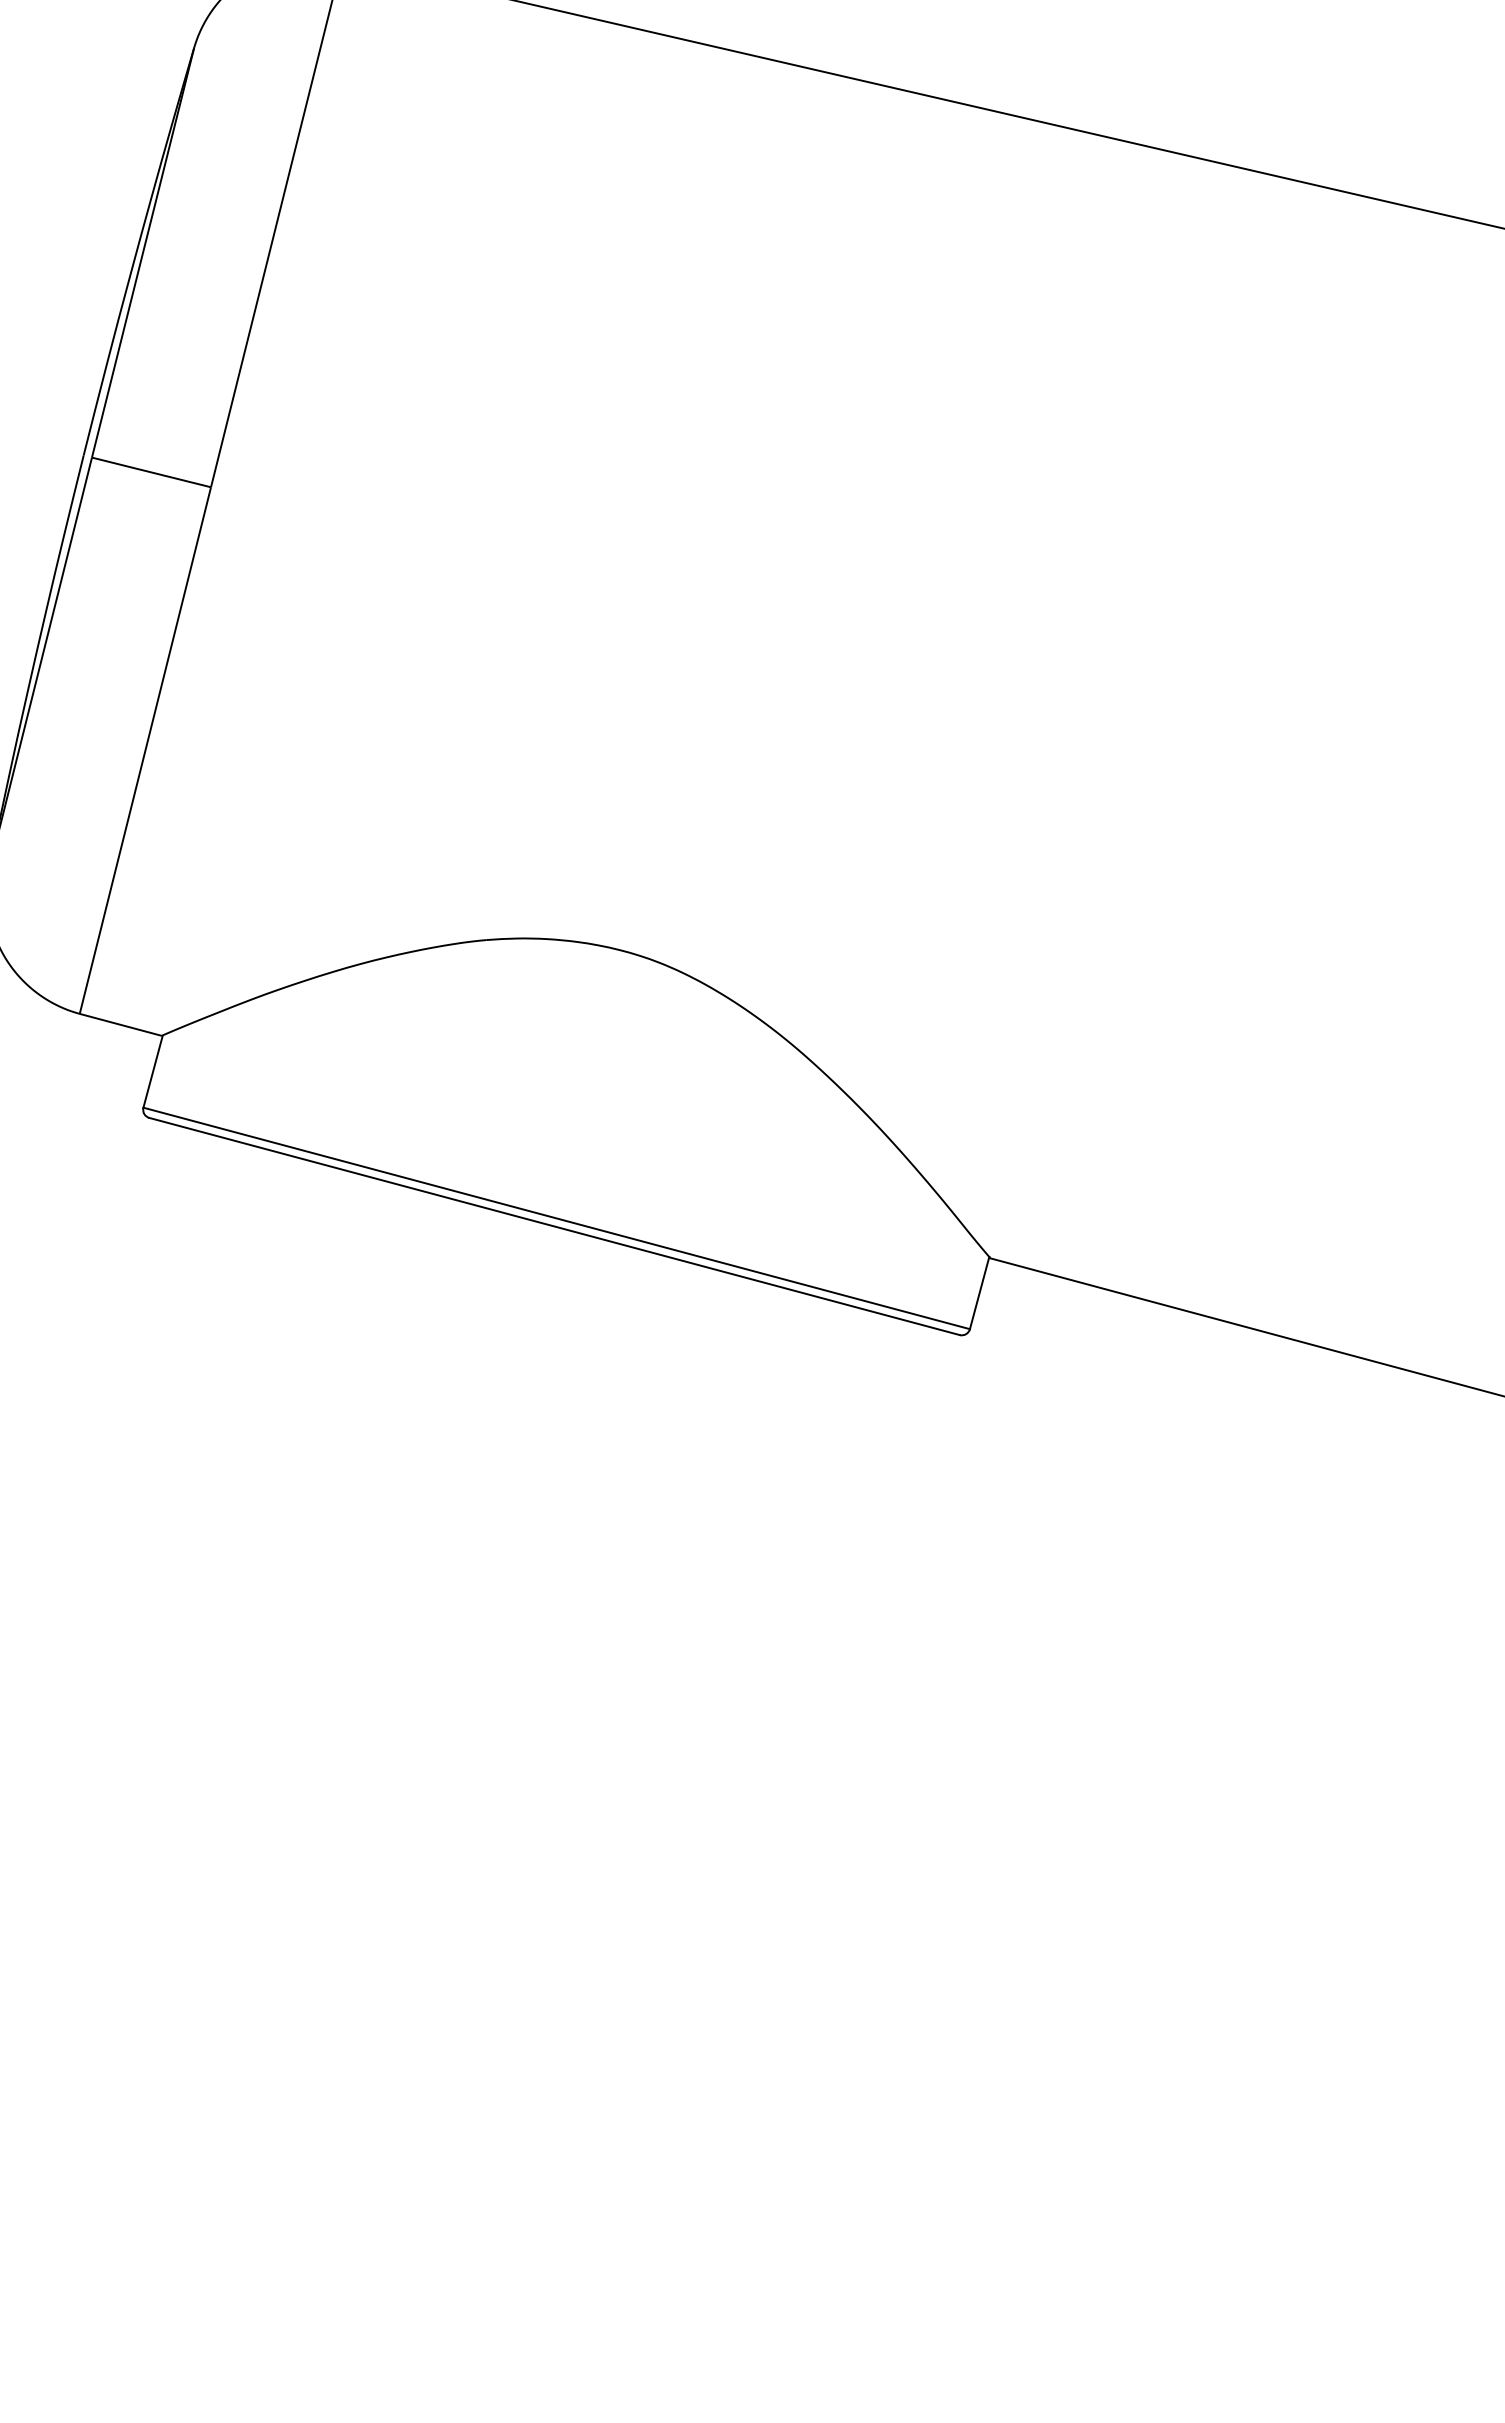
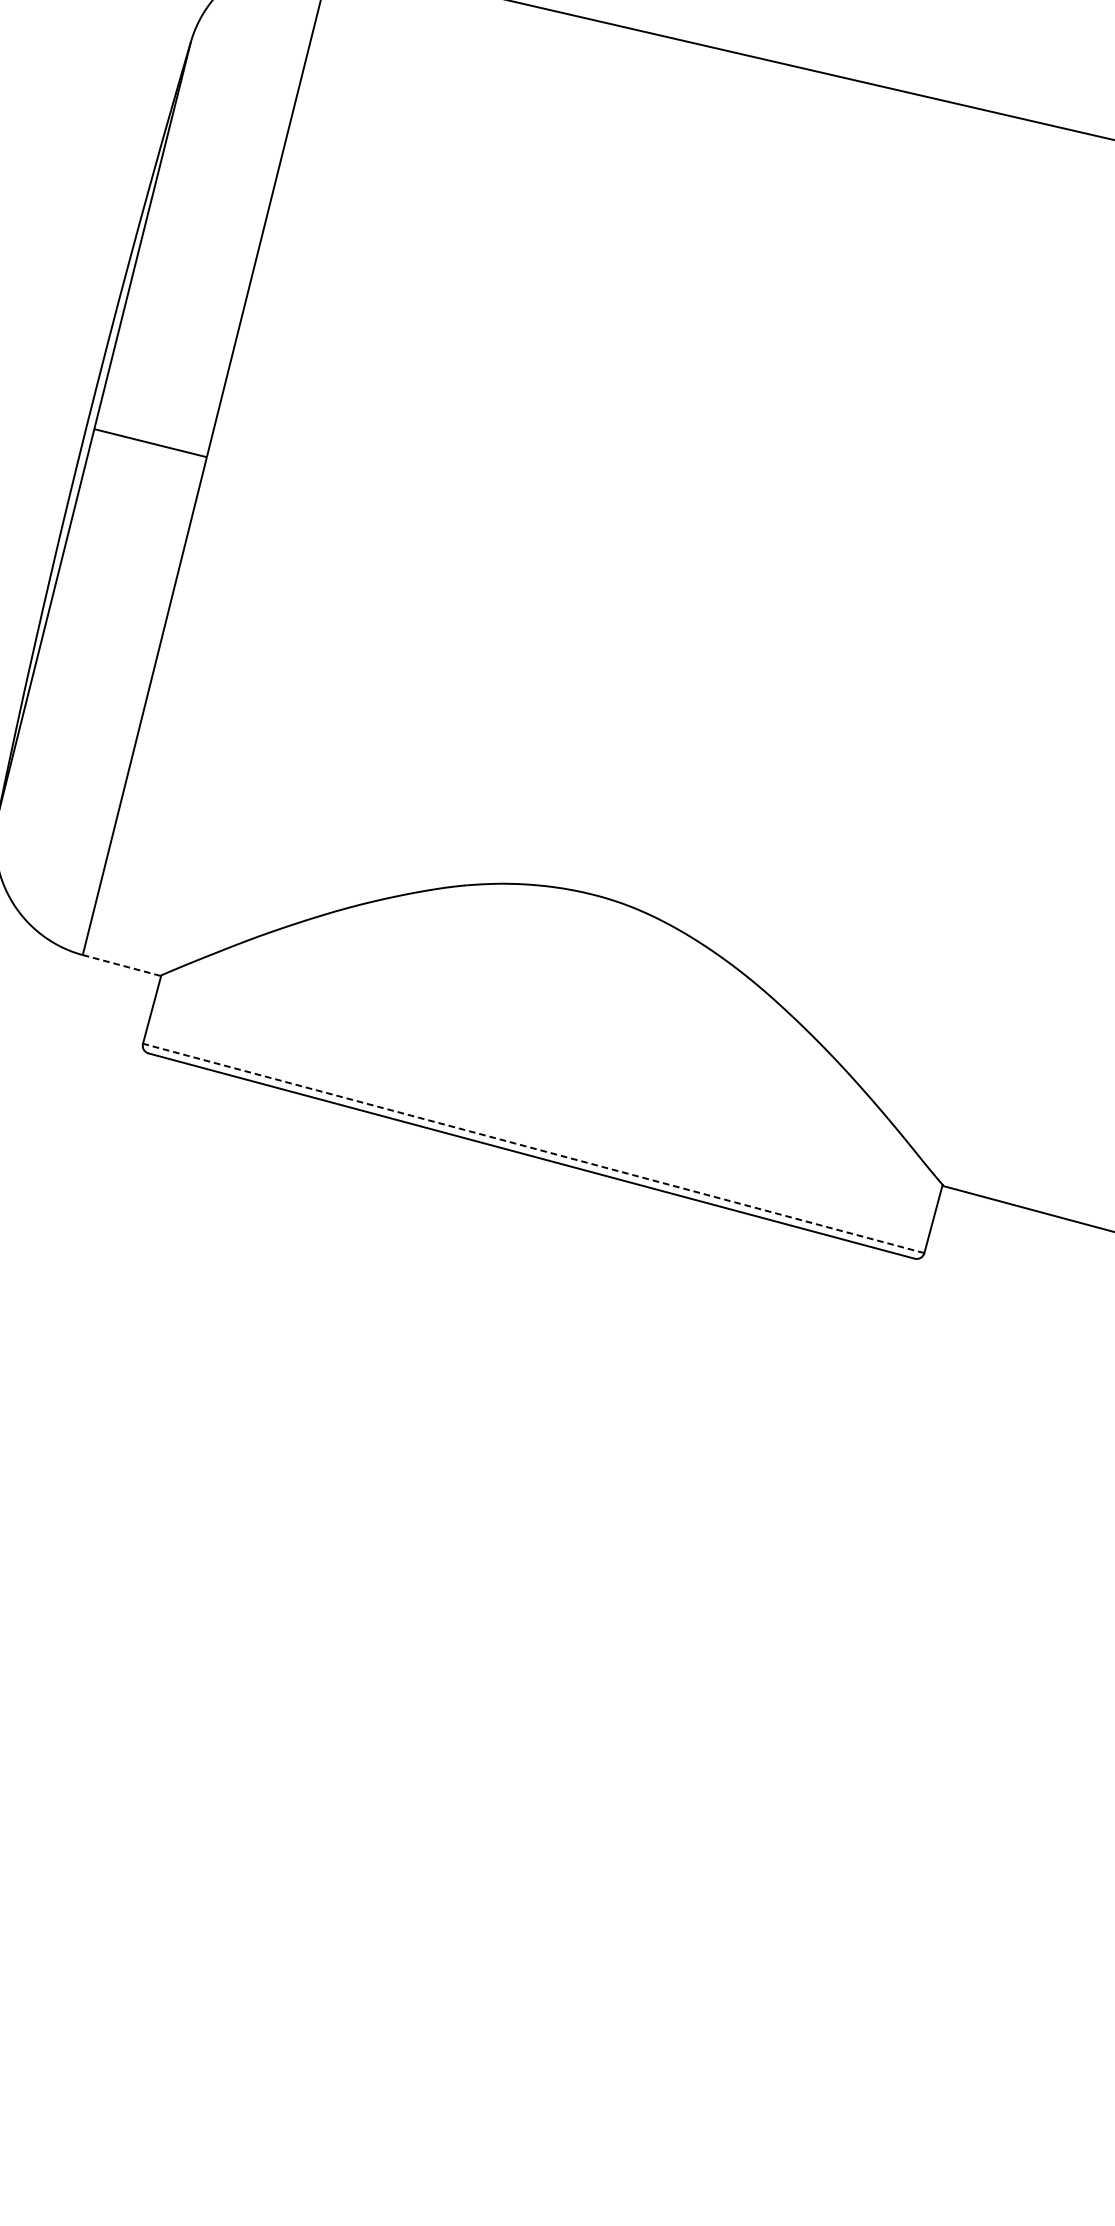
line: (120, 1024) -> (121, 965), solid -> dashed
line: (556, 1218) -> (533, 1148), solid -> dashed

